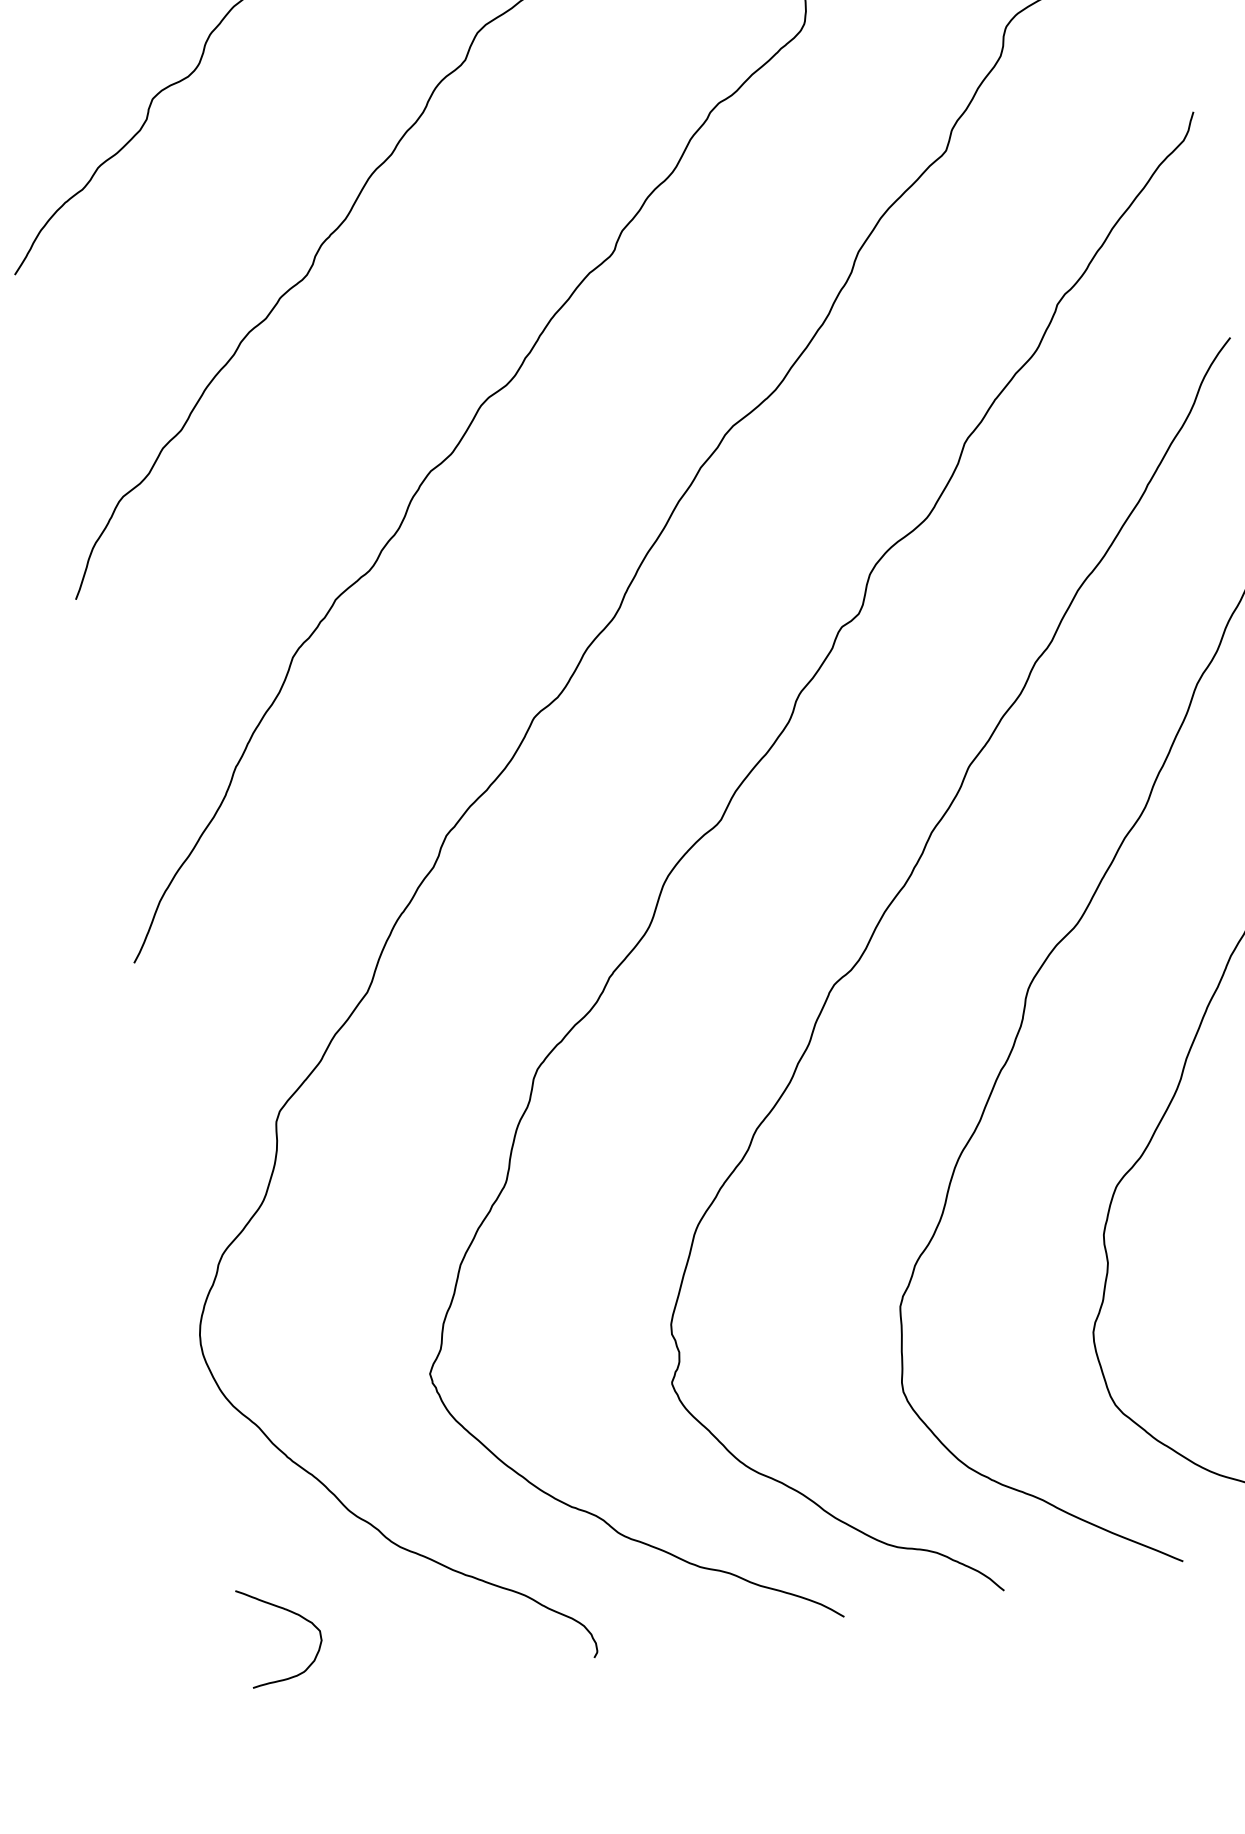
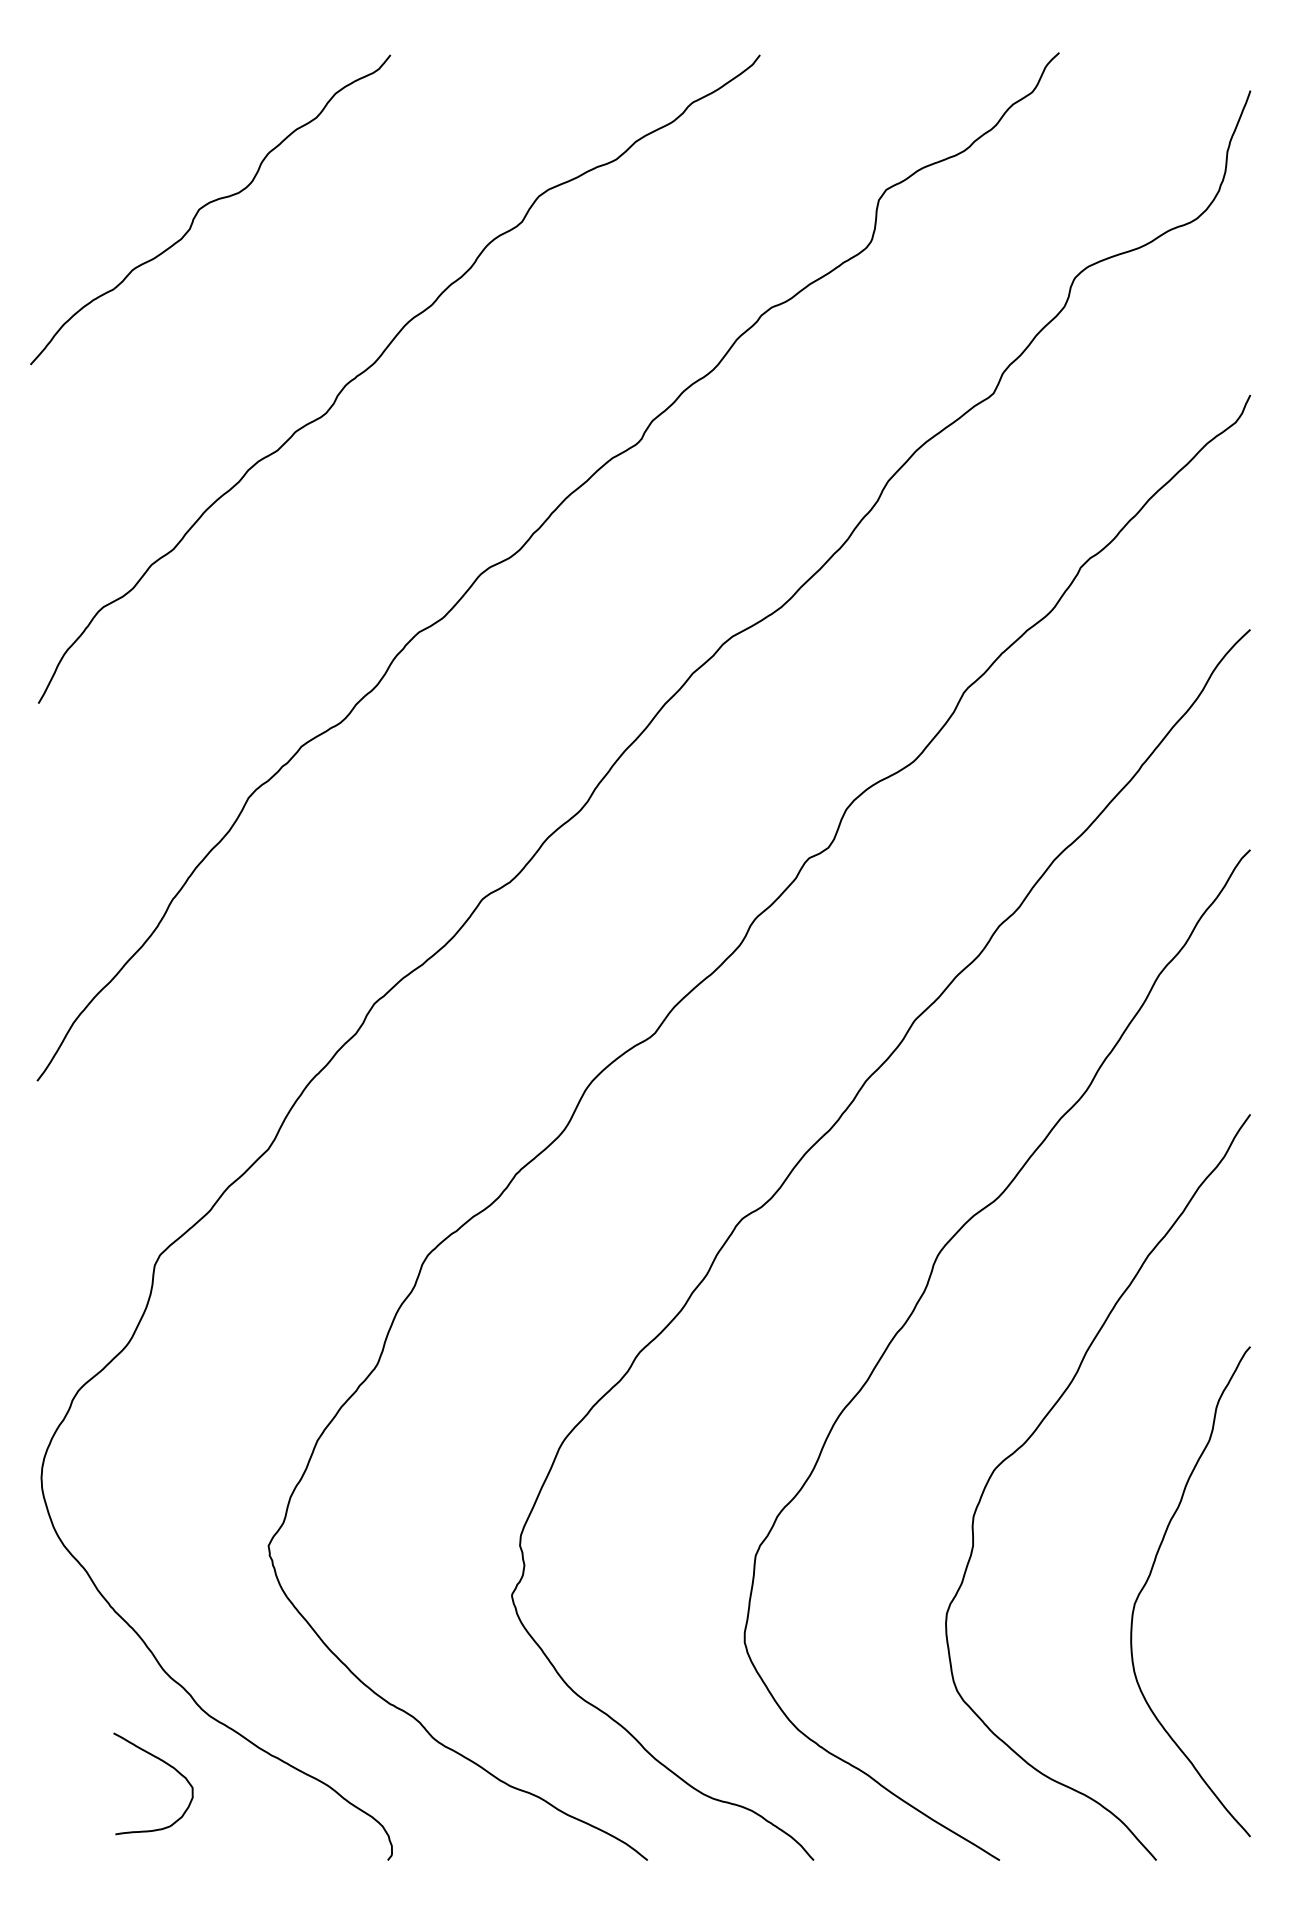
curve: (289, 1612) -> (164, 1763), moved

